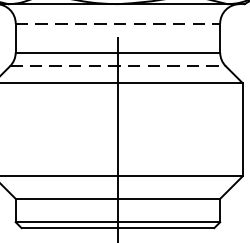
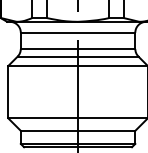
line: (118, 23) -> (78, 32), dashed -> solid
line: (118, 66) -> (78, 56), dashed -> solid

